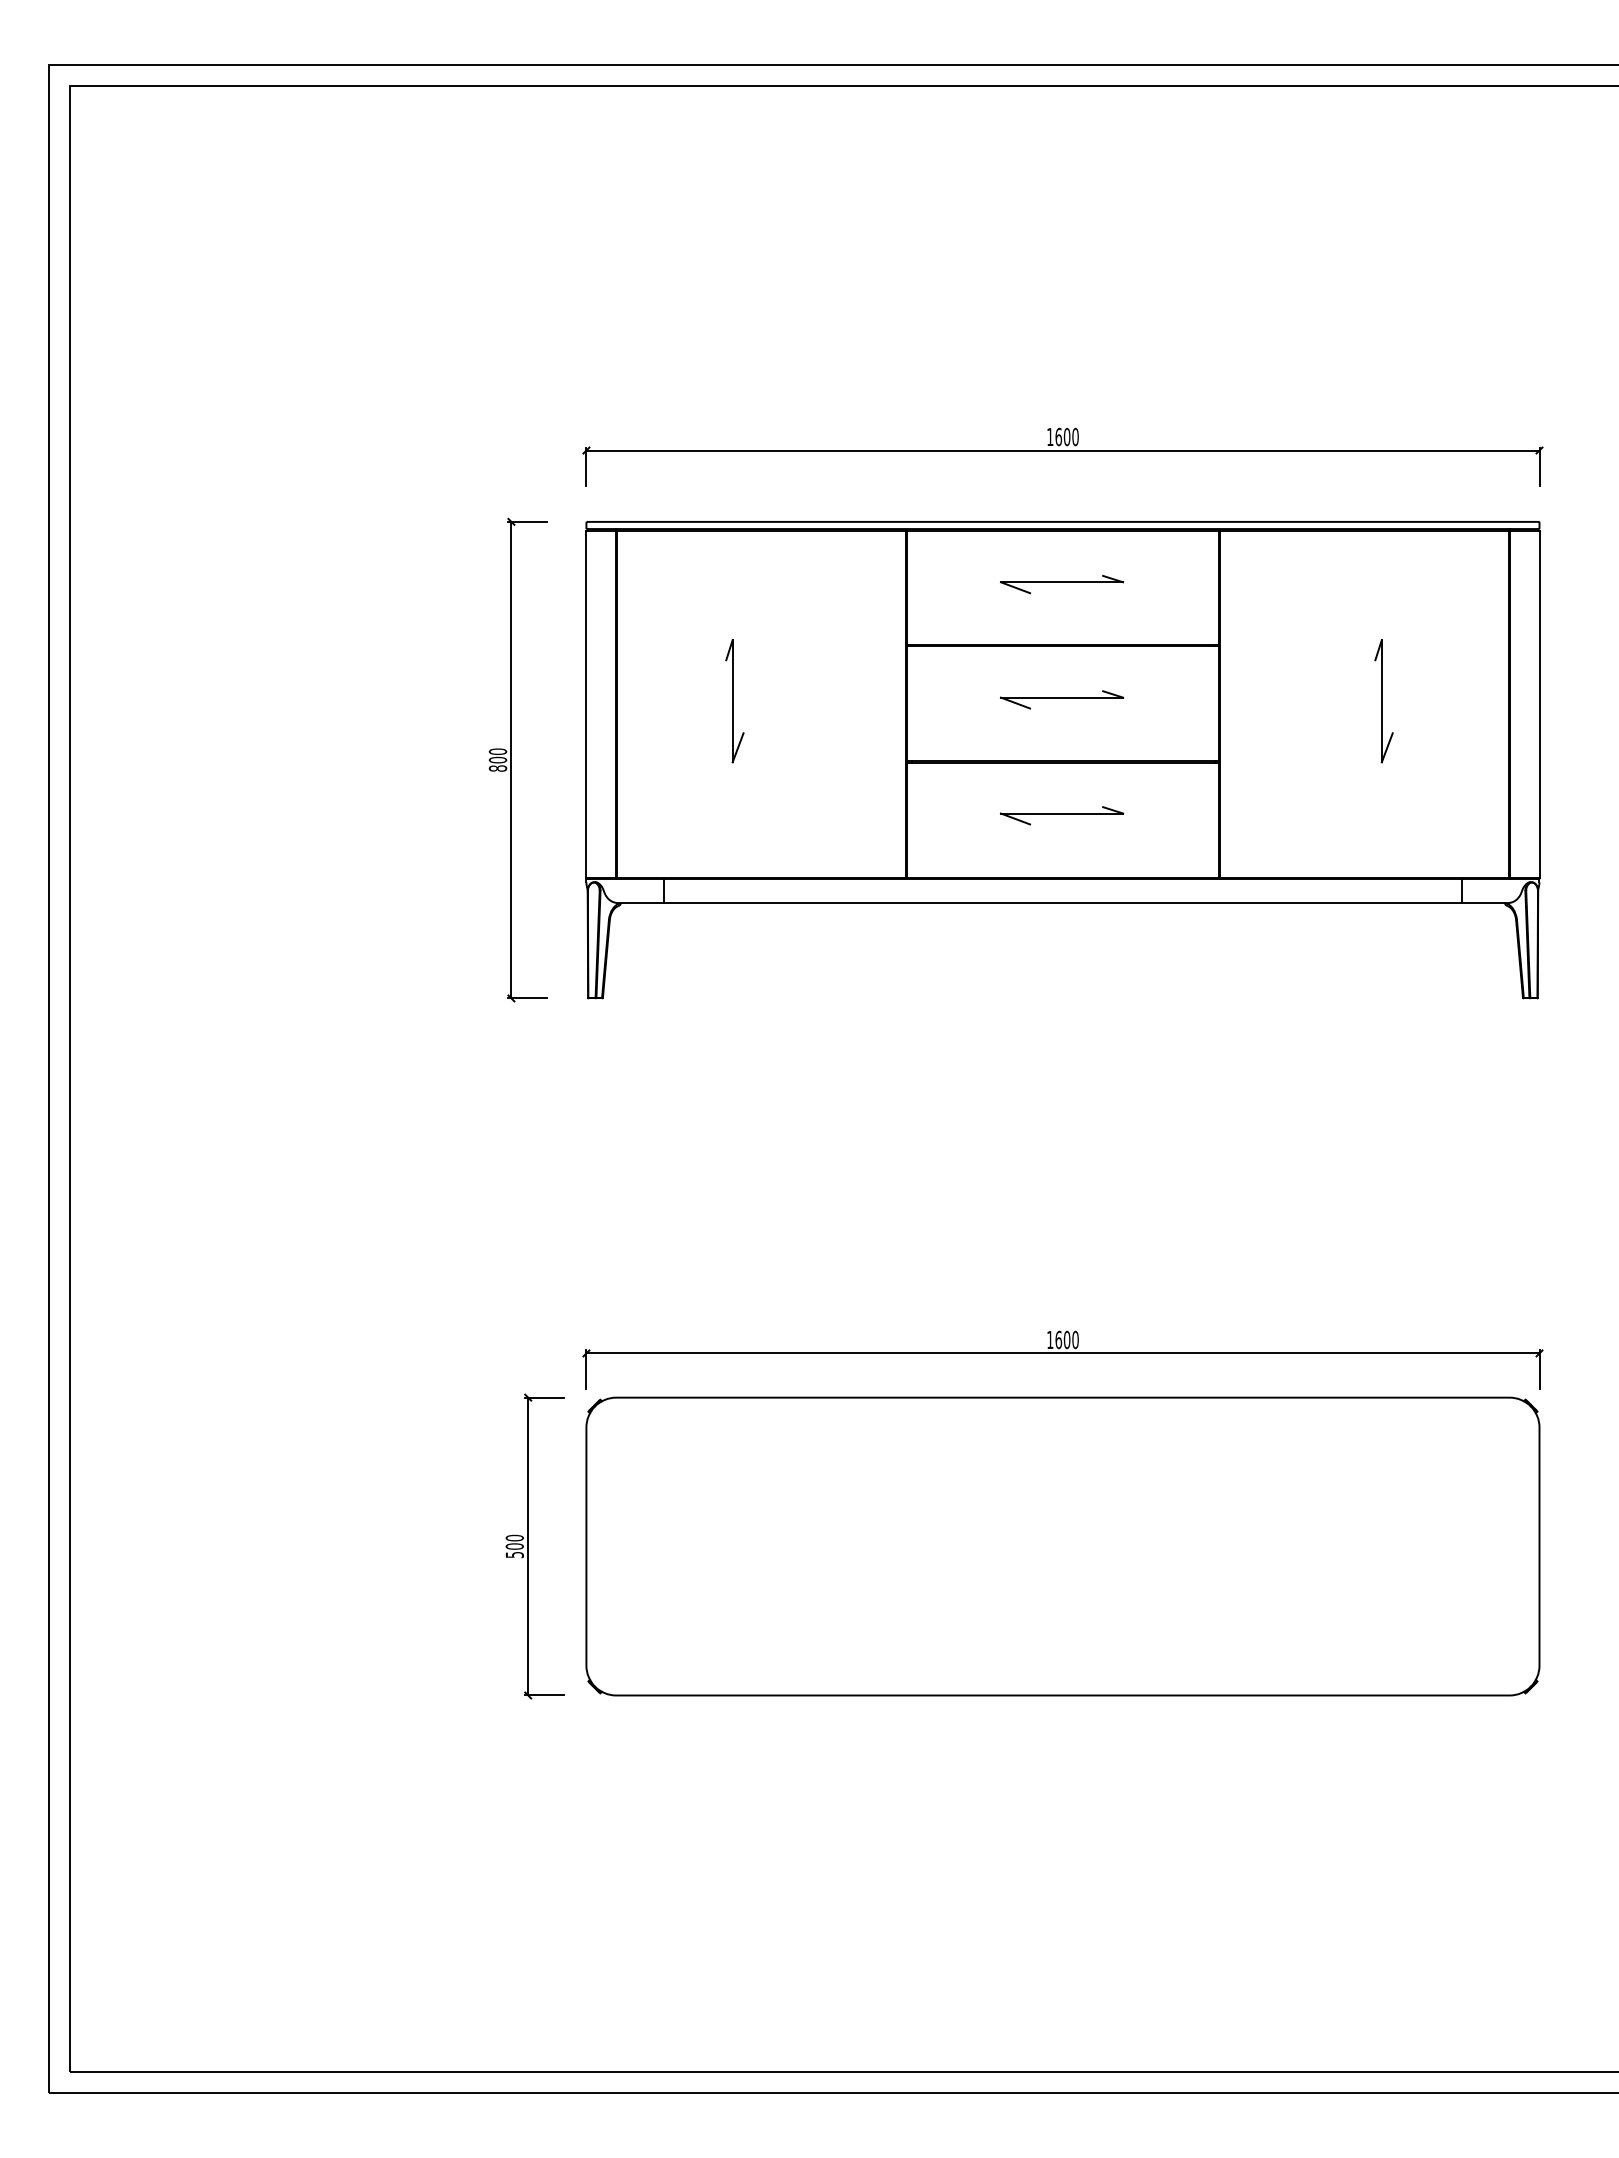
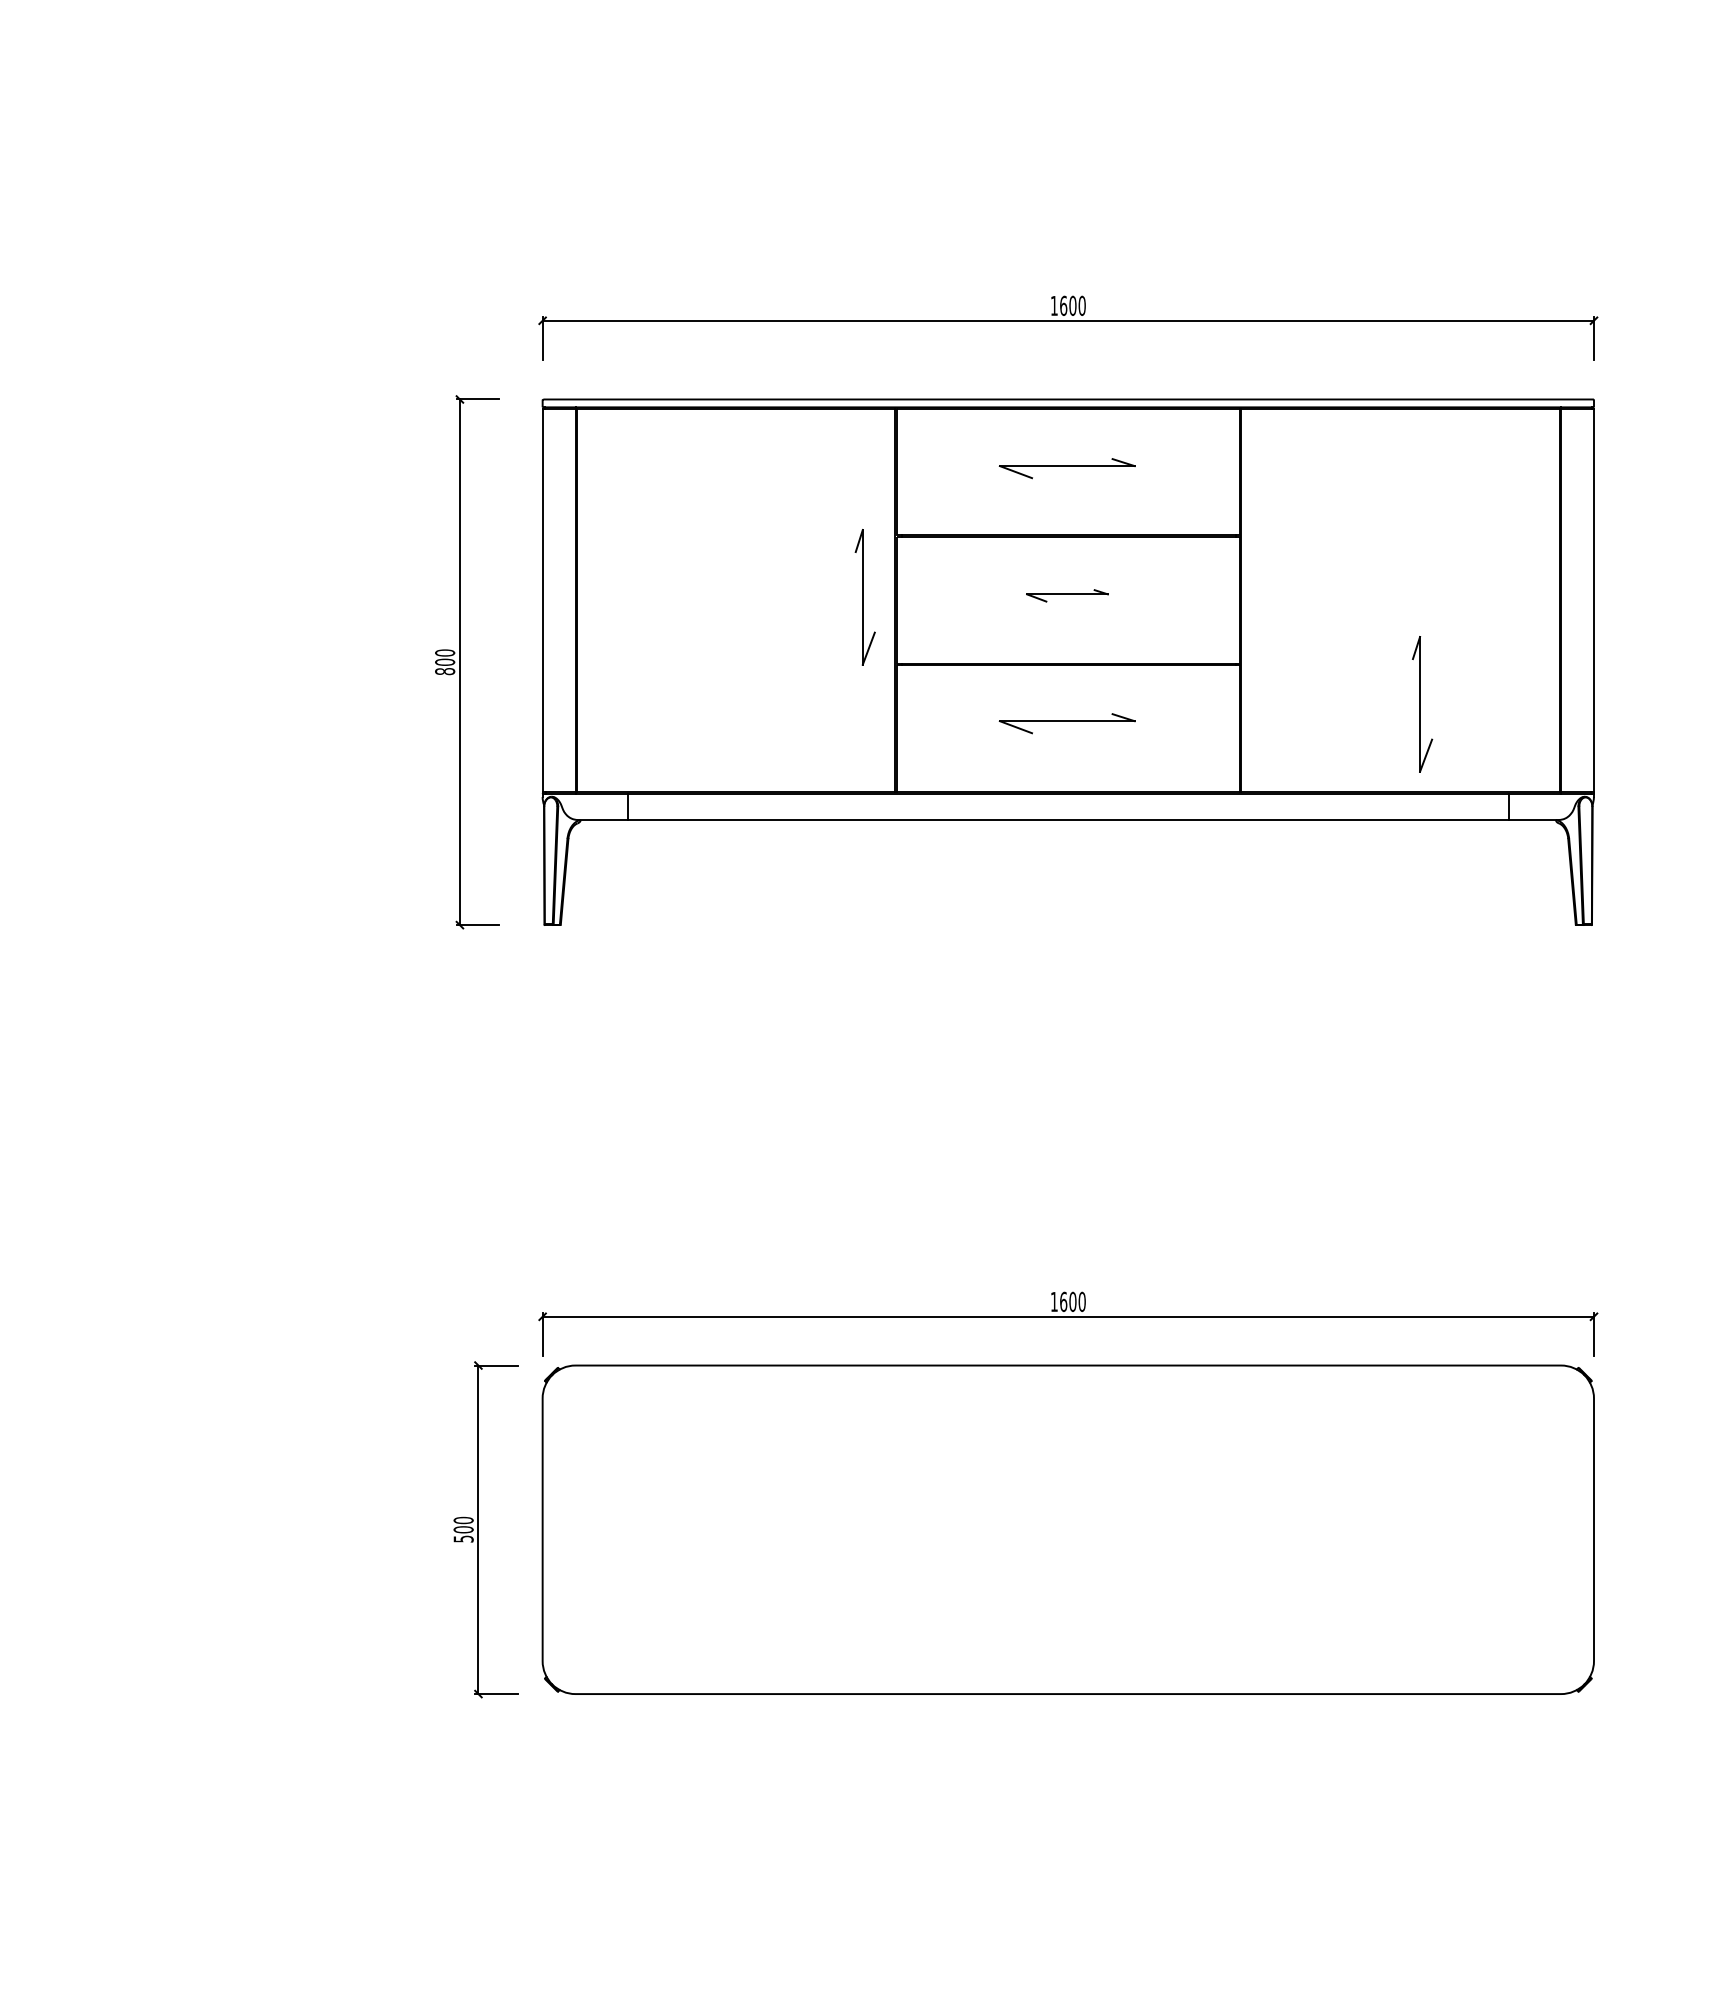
part: (1062, 699) -> (1067, 595), size x0.6
part: (734, 701) -> (864, 597), moved
part: (1383, 701) -> (1421, 704), moved

